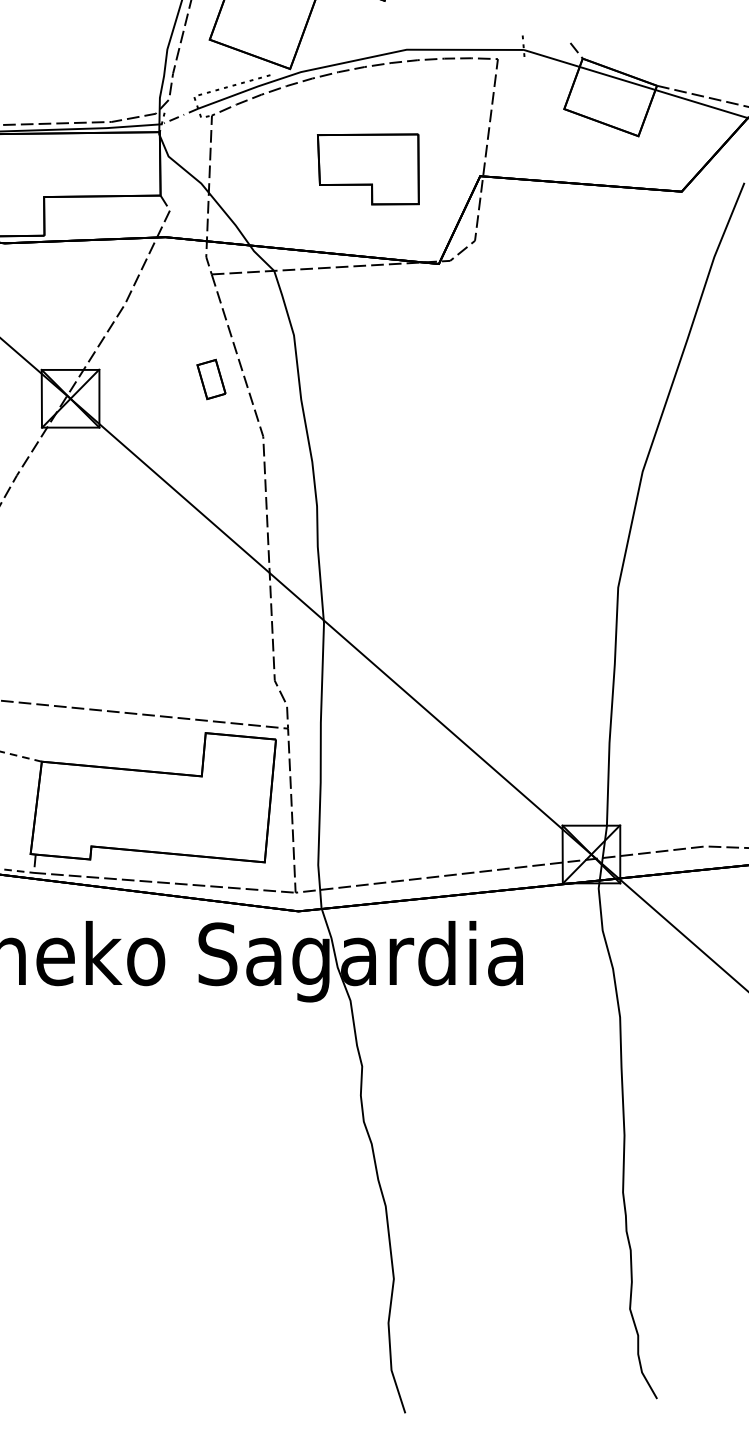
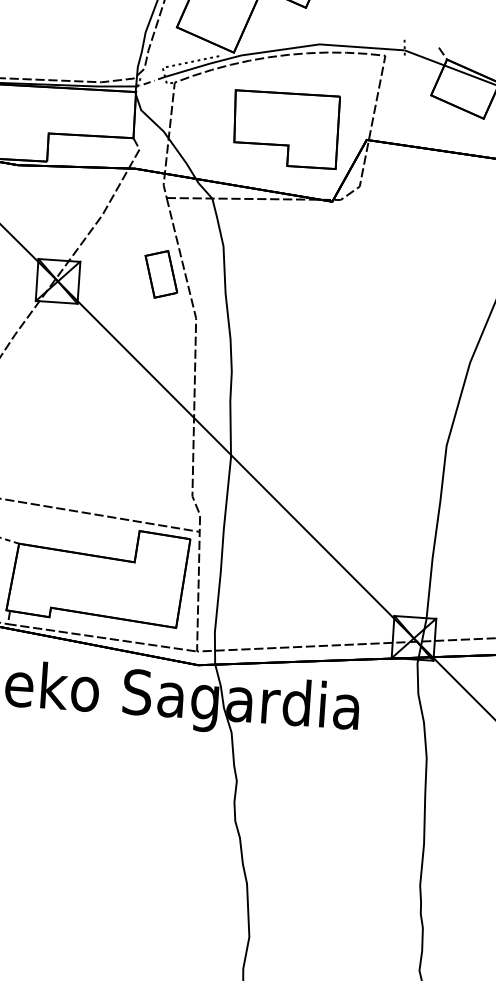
part: (368, 169) -> (285, 129), size x1.43
part: (211, 379) -> (161, 274), size x1.67

